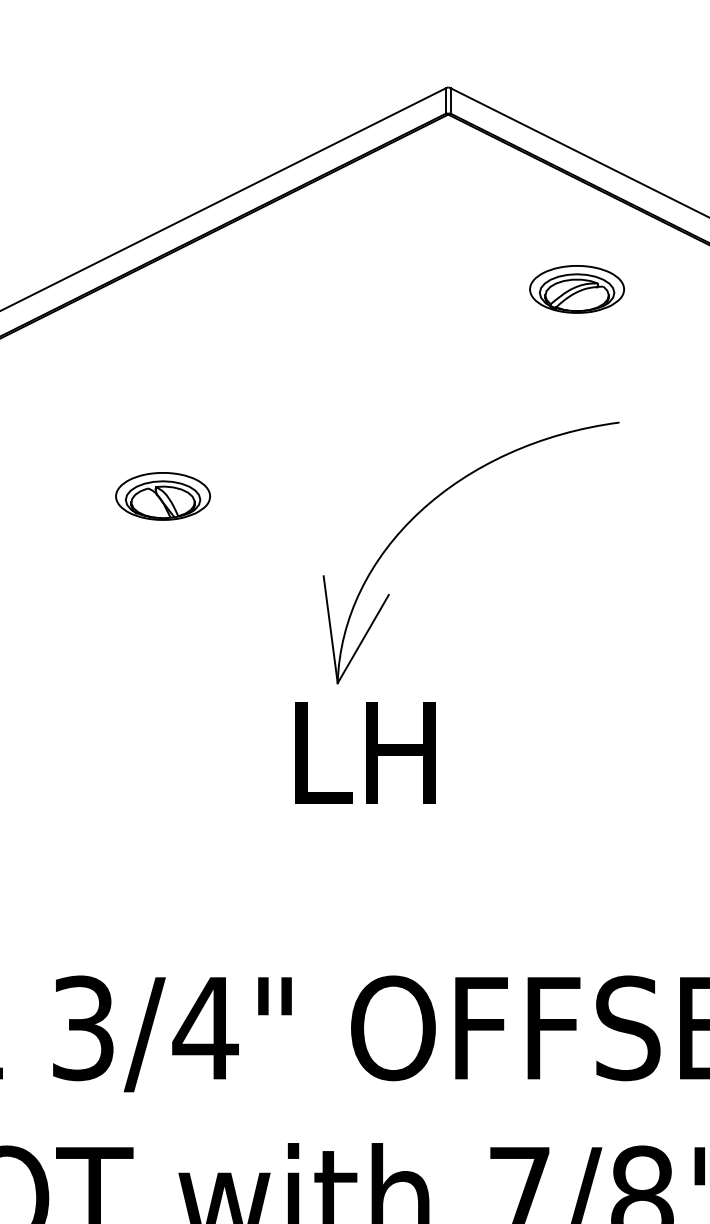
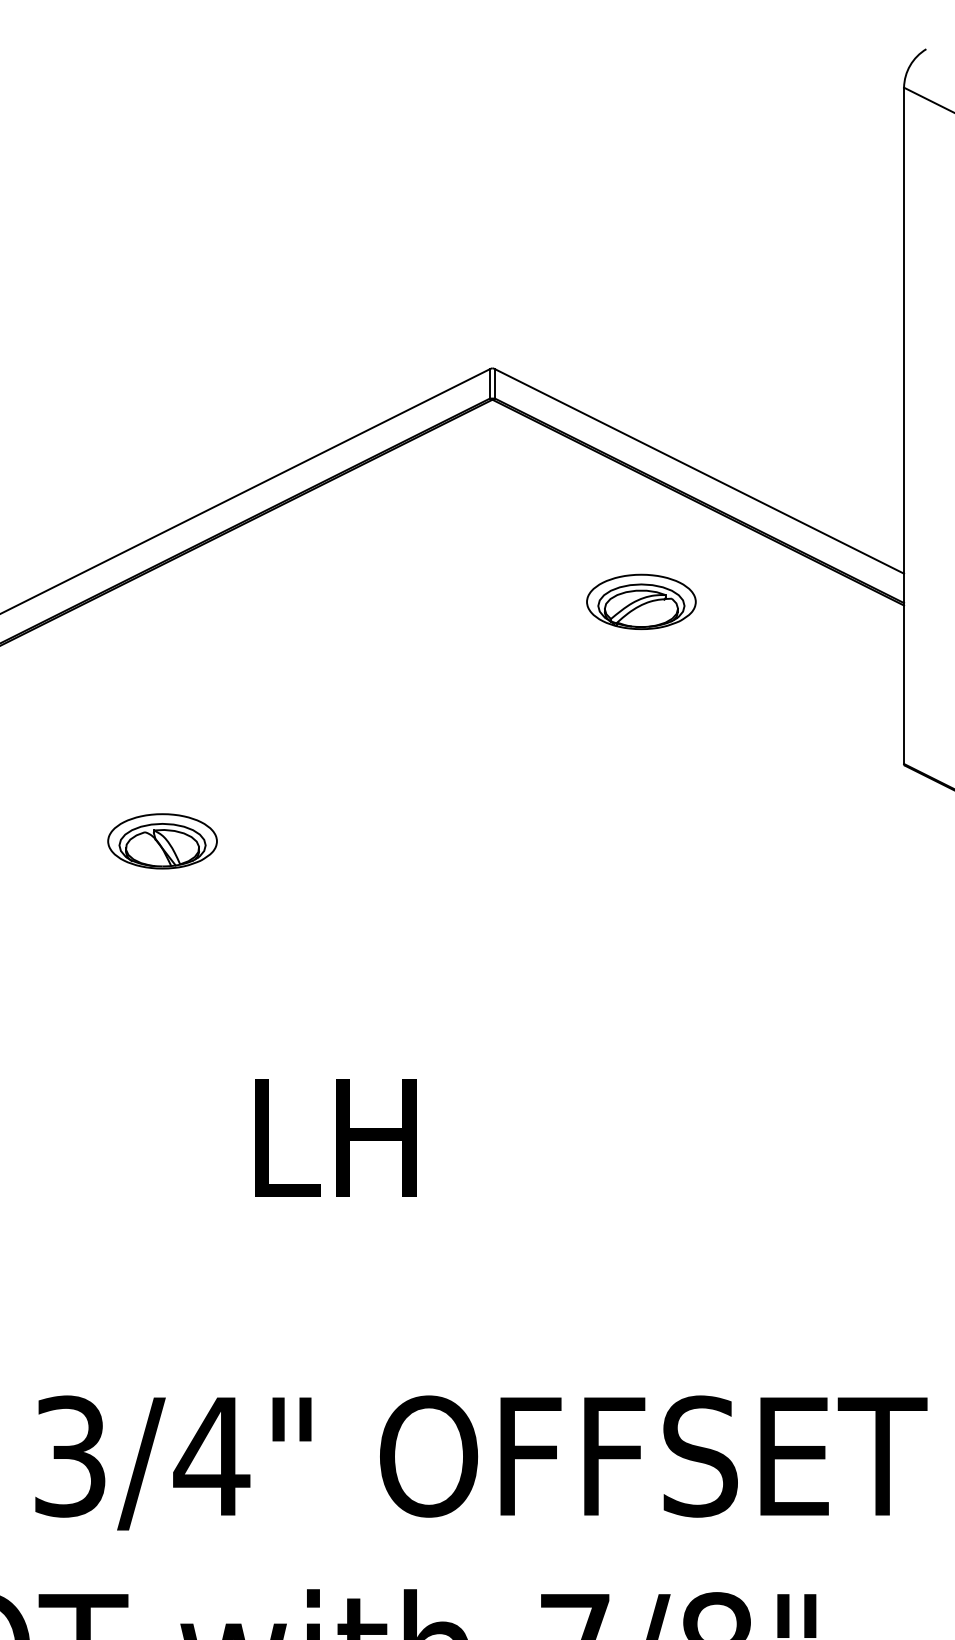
part: (430, 504) -> (471, 850), removed
text: (365, 752) -> (335, 1137), moved

